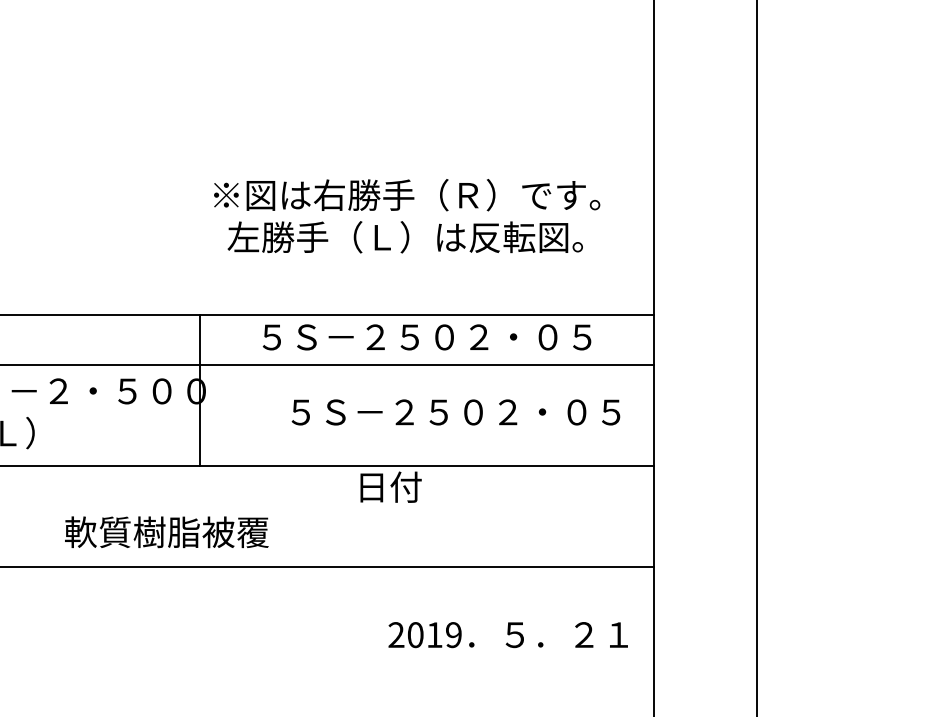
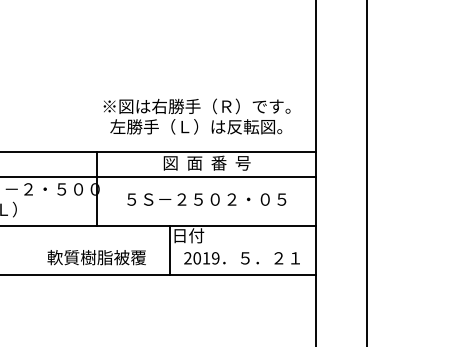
text: (405, 215) -> (196, 116), moved
text: (426, 335) -> (206, 162), ５Ｓ－２５０２・０５ -> 図  面  番  号
text: (455, 412) -> (206, 199), moved
line: (352, 515) -> (170, 249), added
text: (166, 532) -> (96, 257), moved
text: (507, 635) -> (241, 258), moved

